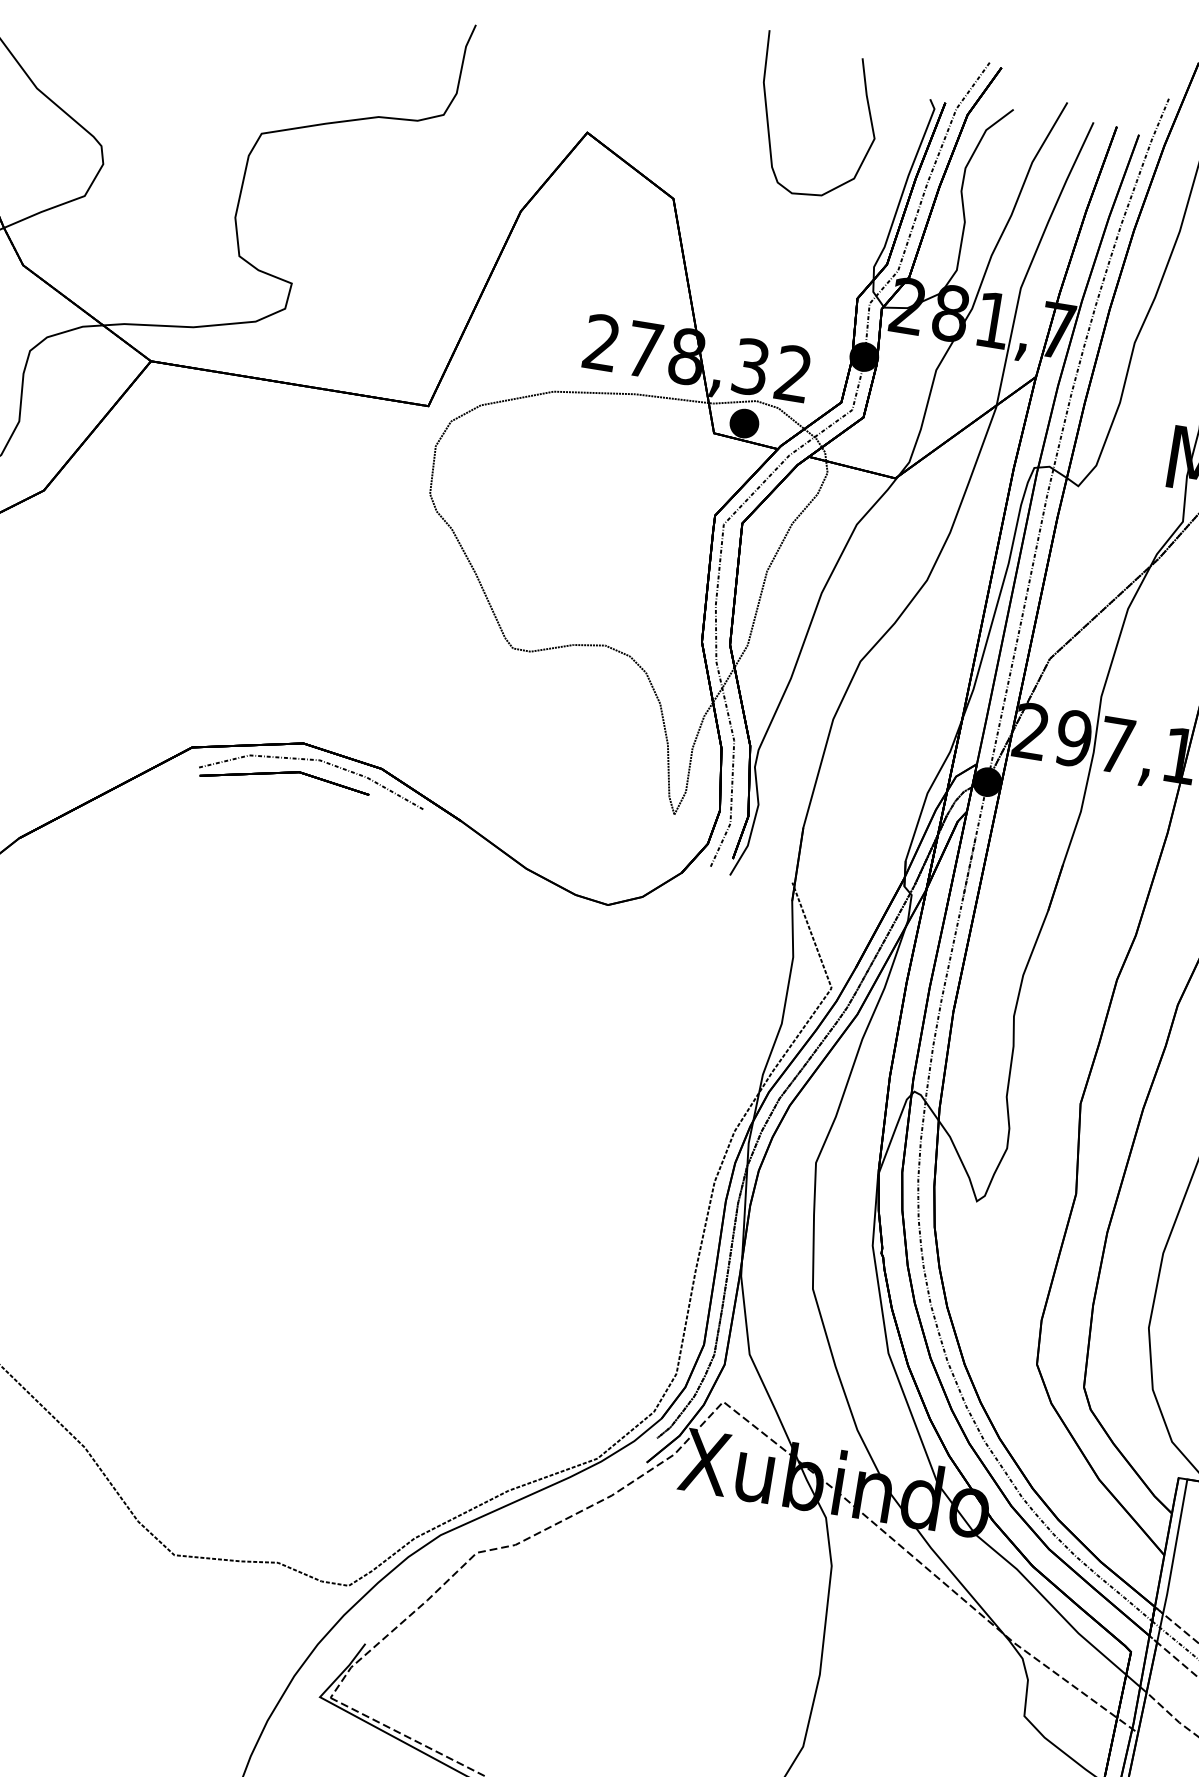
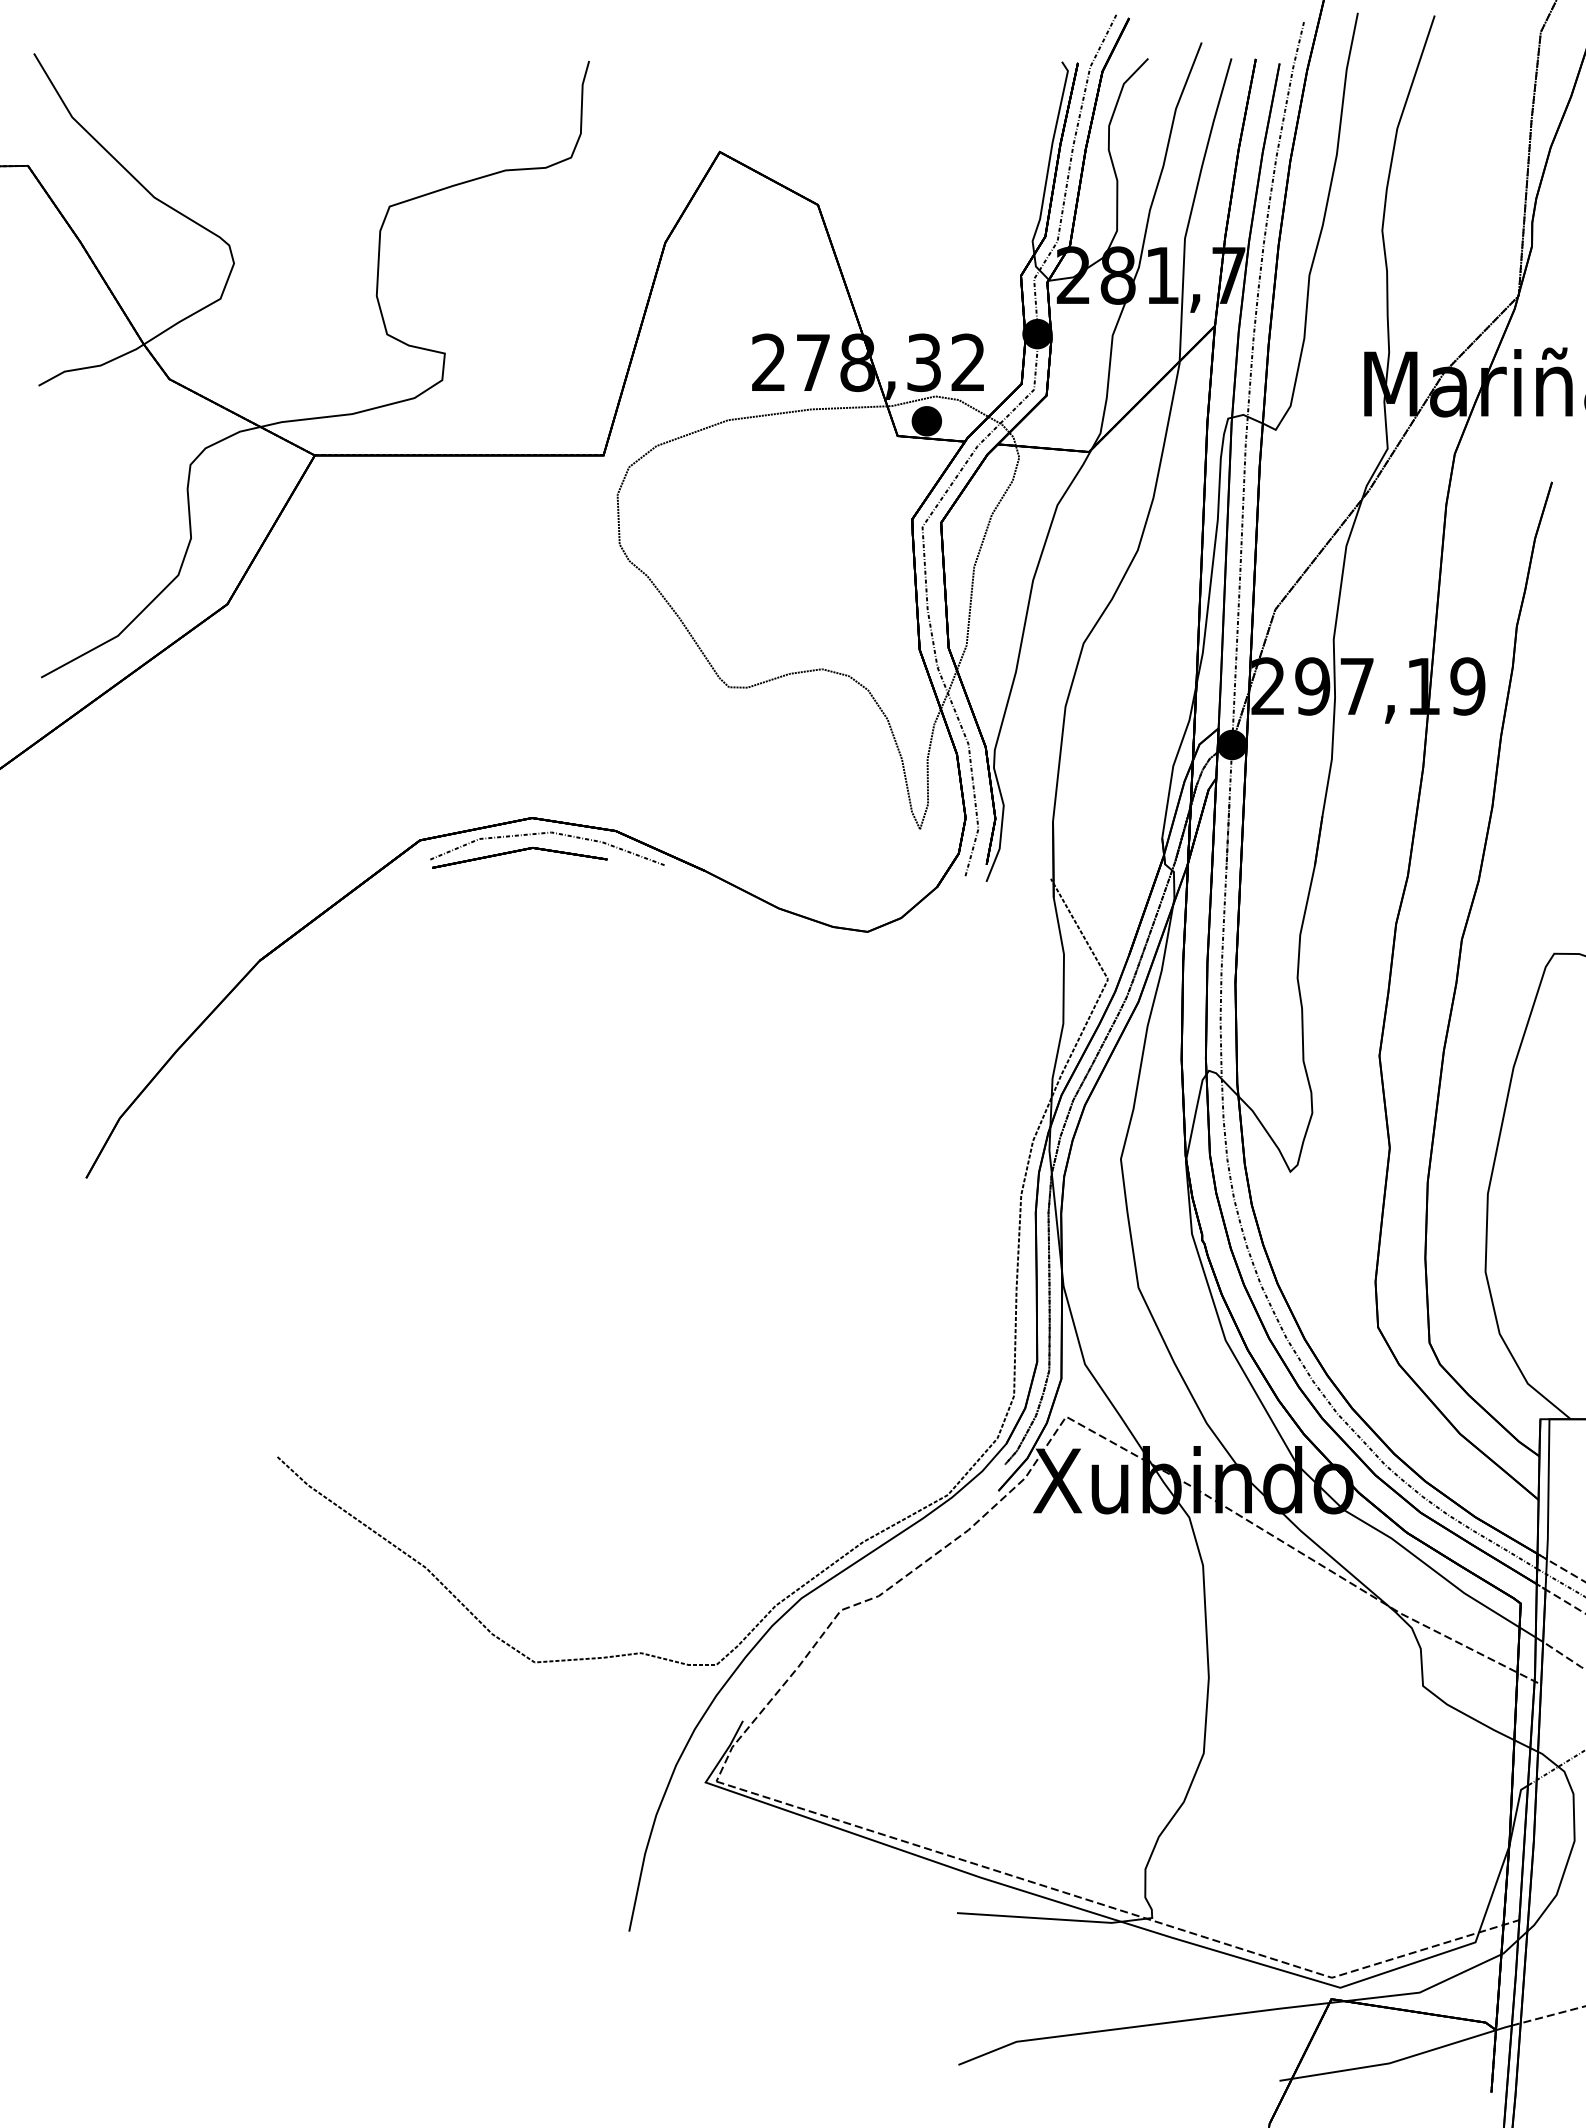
curve: (769, 123) -> (902, 112), removed

